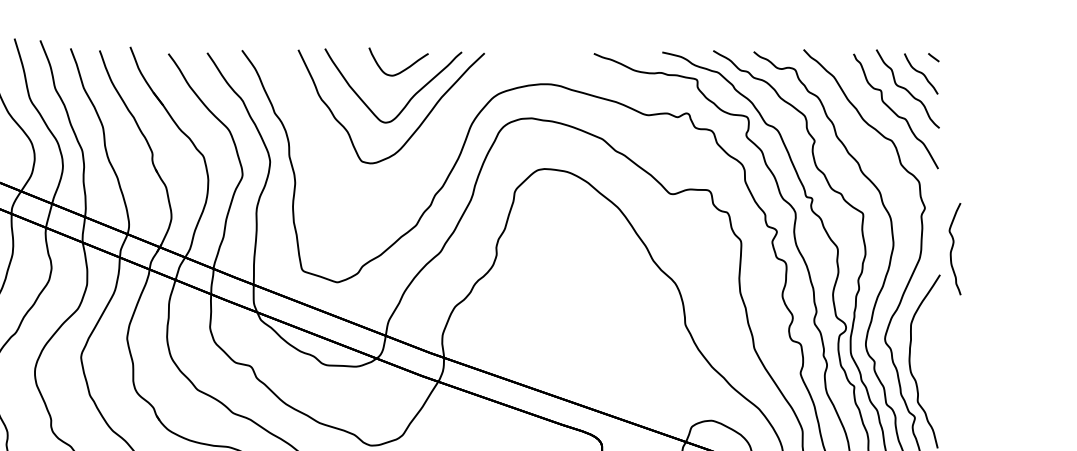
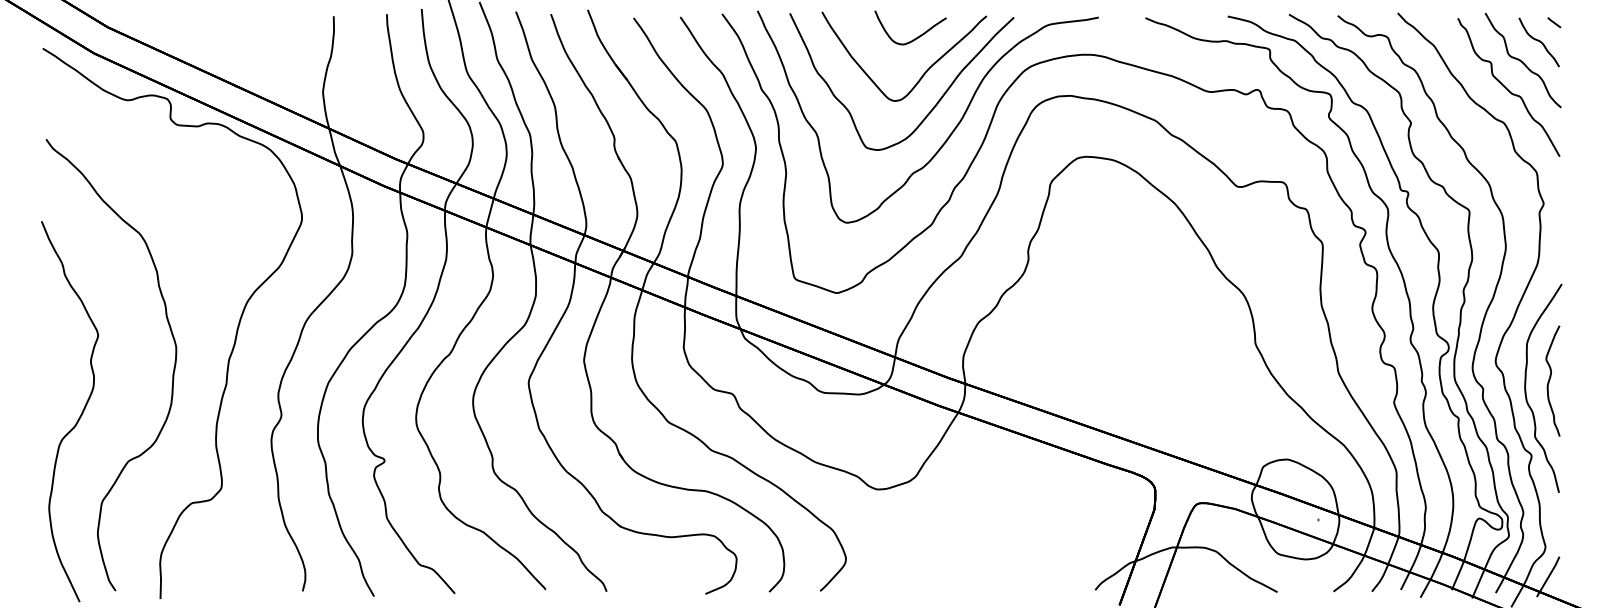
curve: (431, 150) -> (949, 134), added
curve: (953, 248) -> (1550, 380), moved

